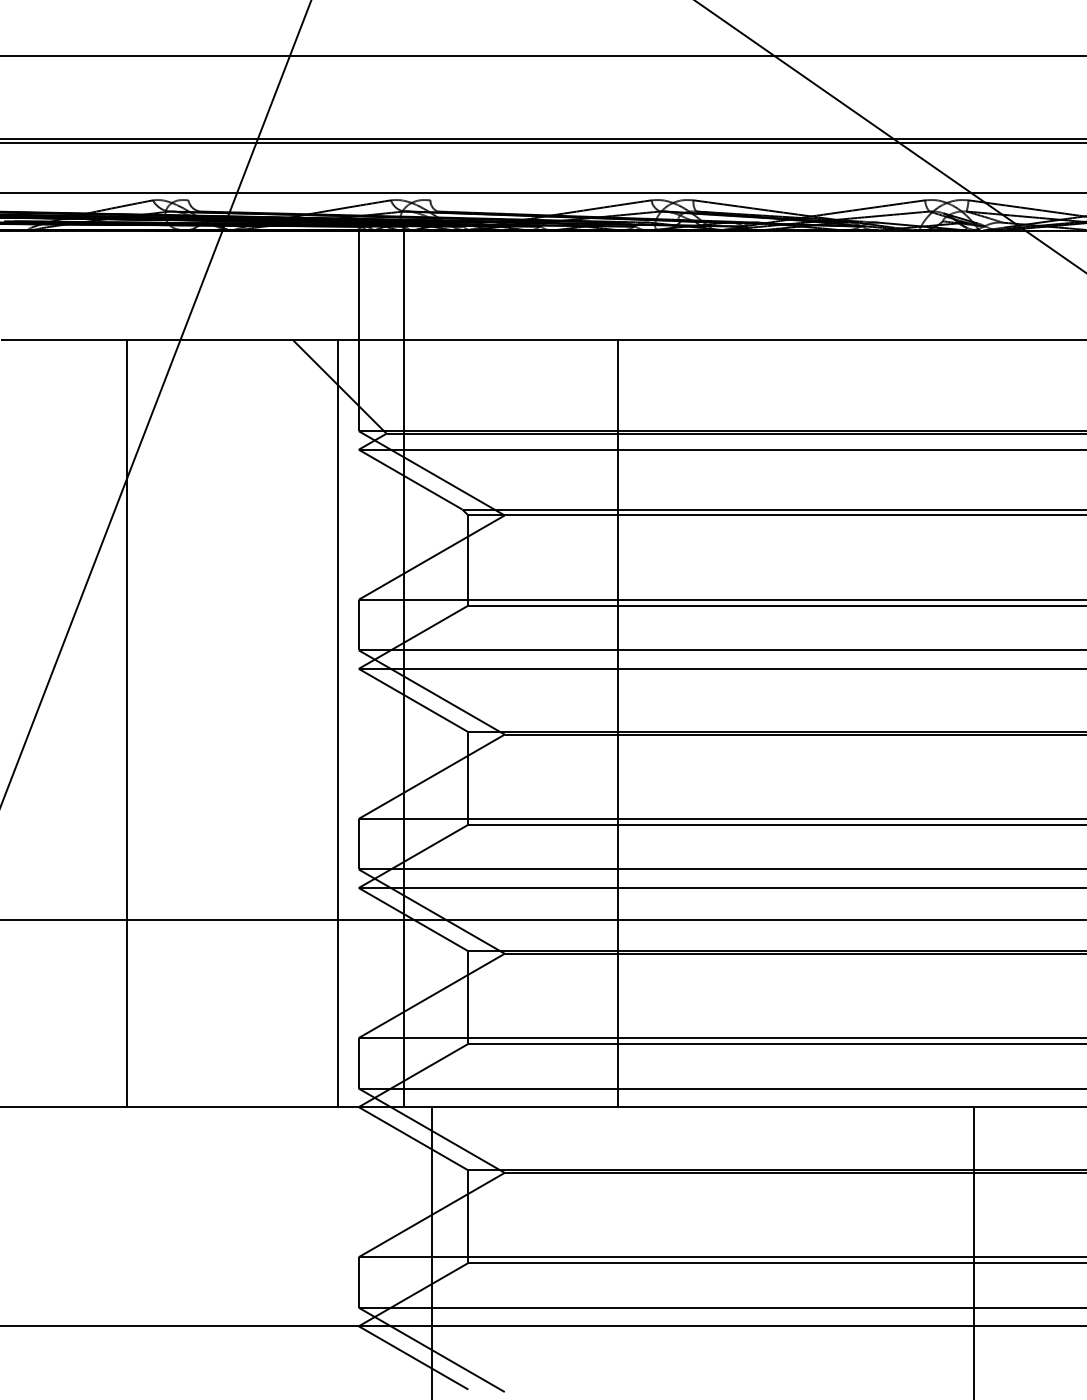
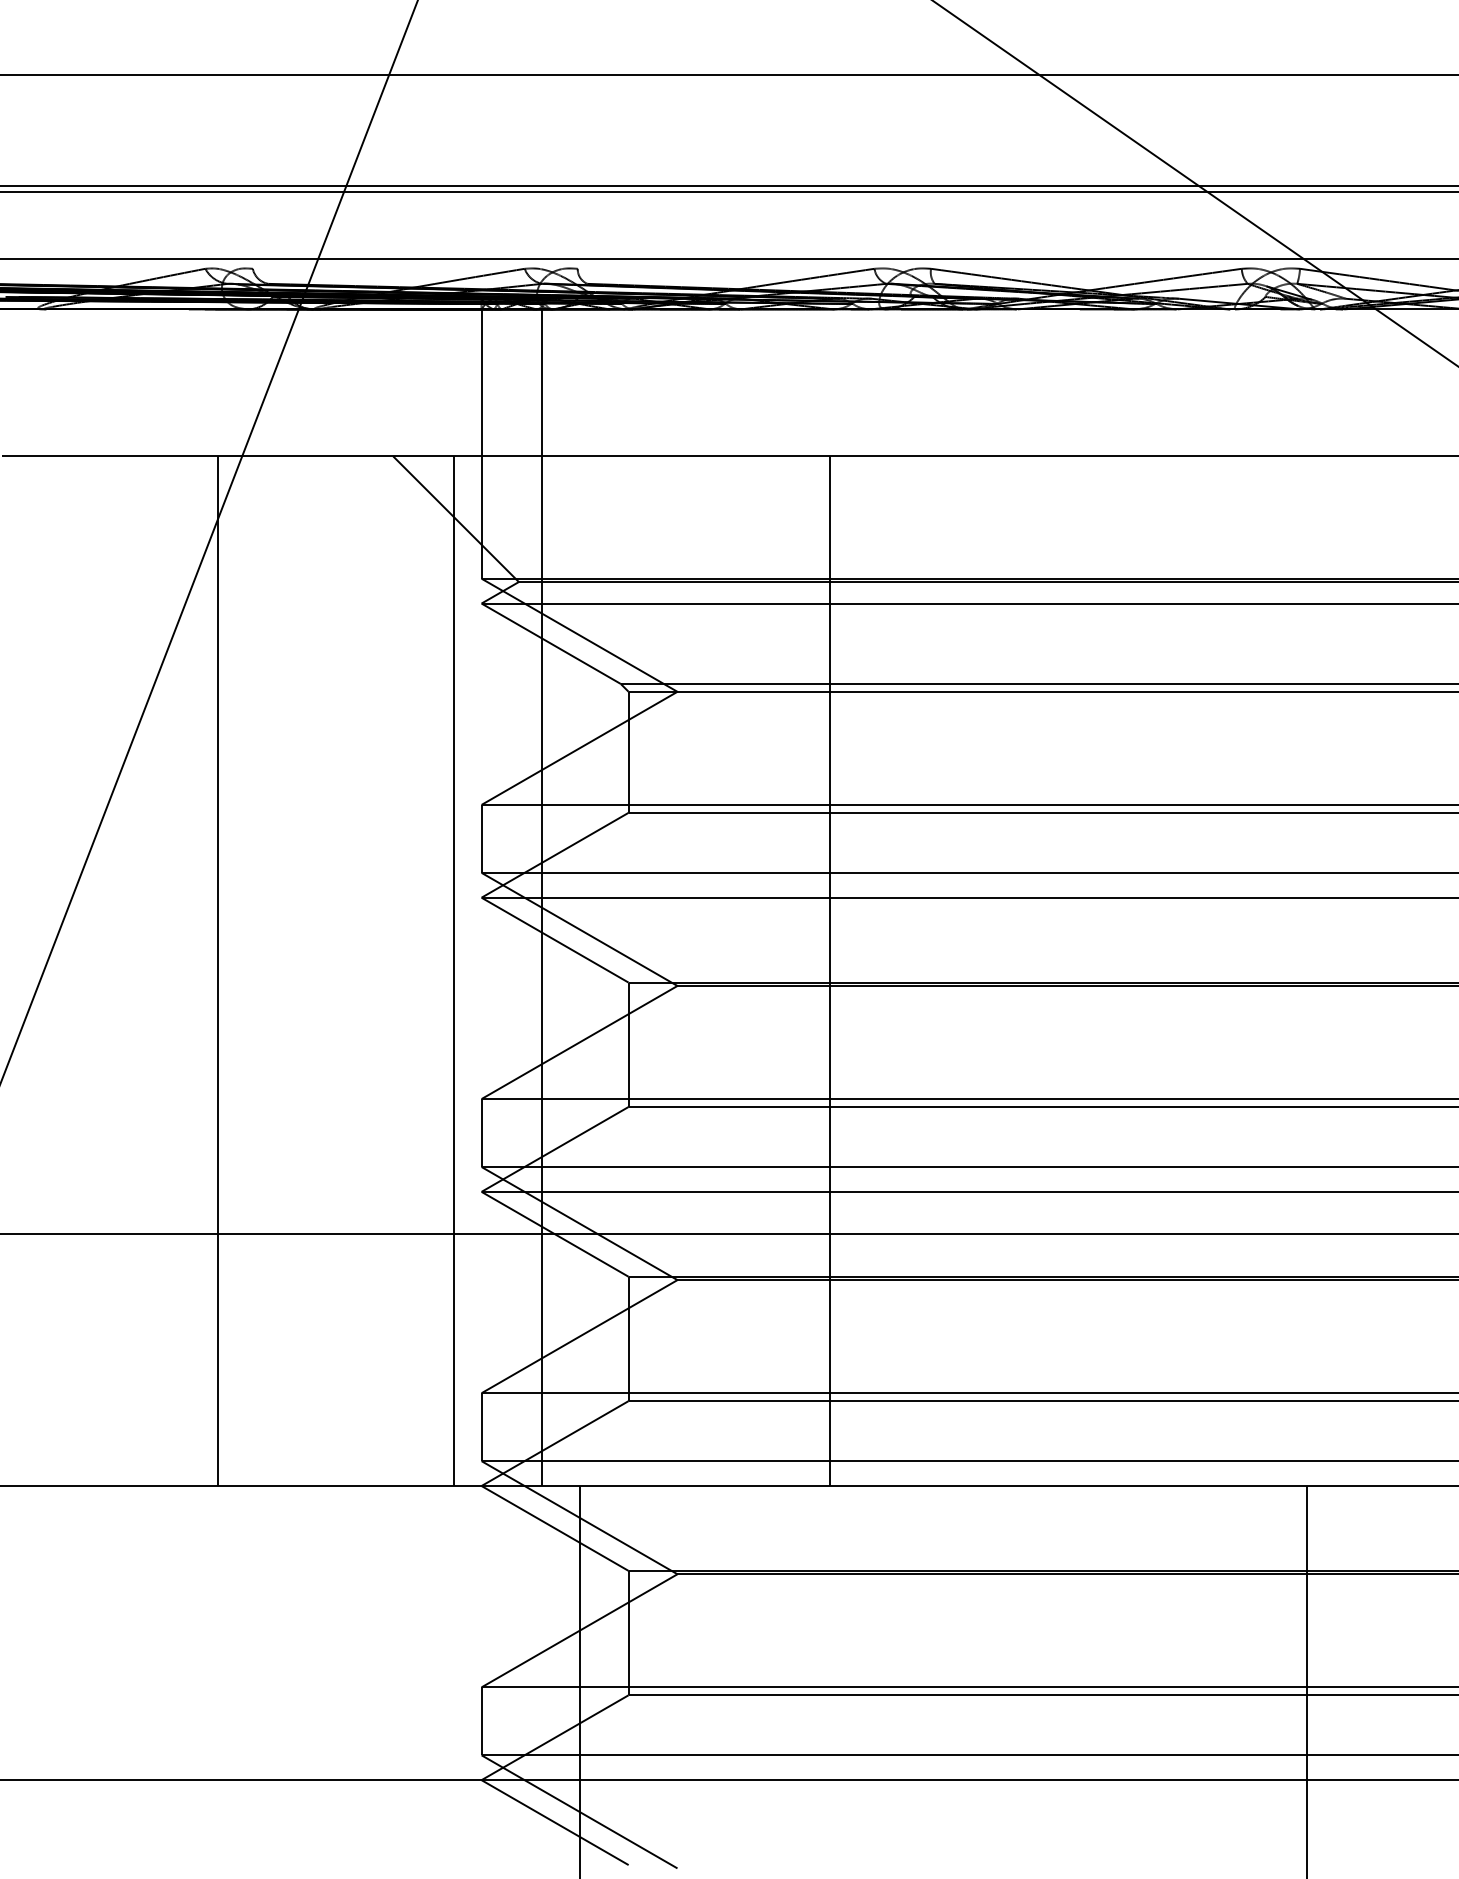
line: (127, 723) -> (217, 971), moved

